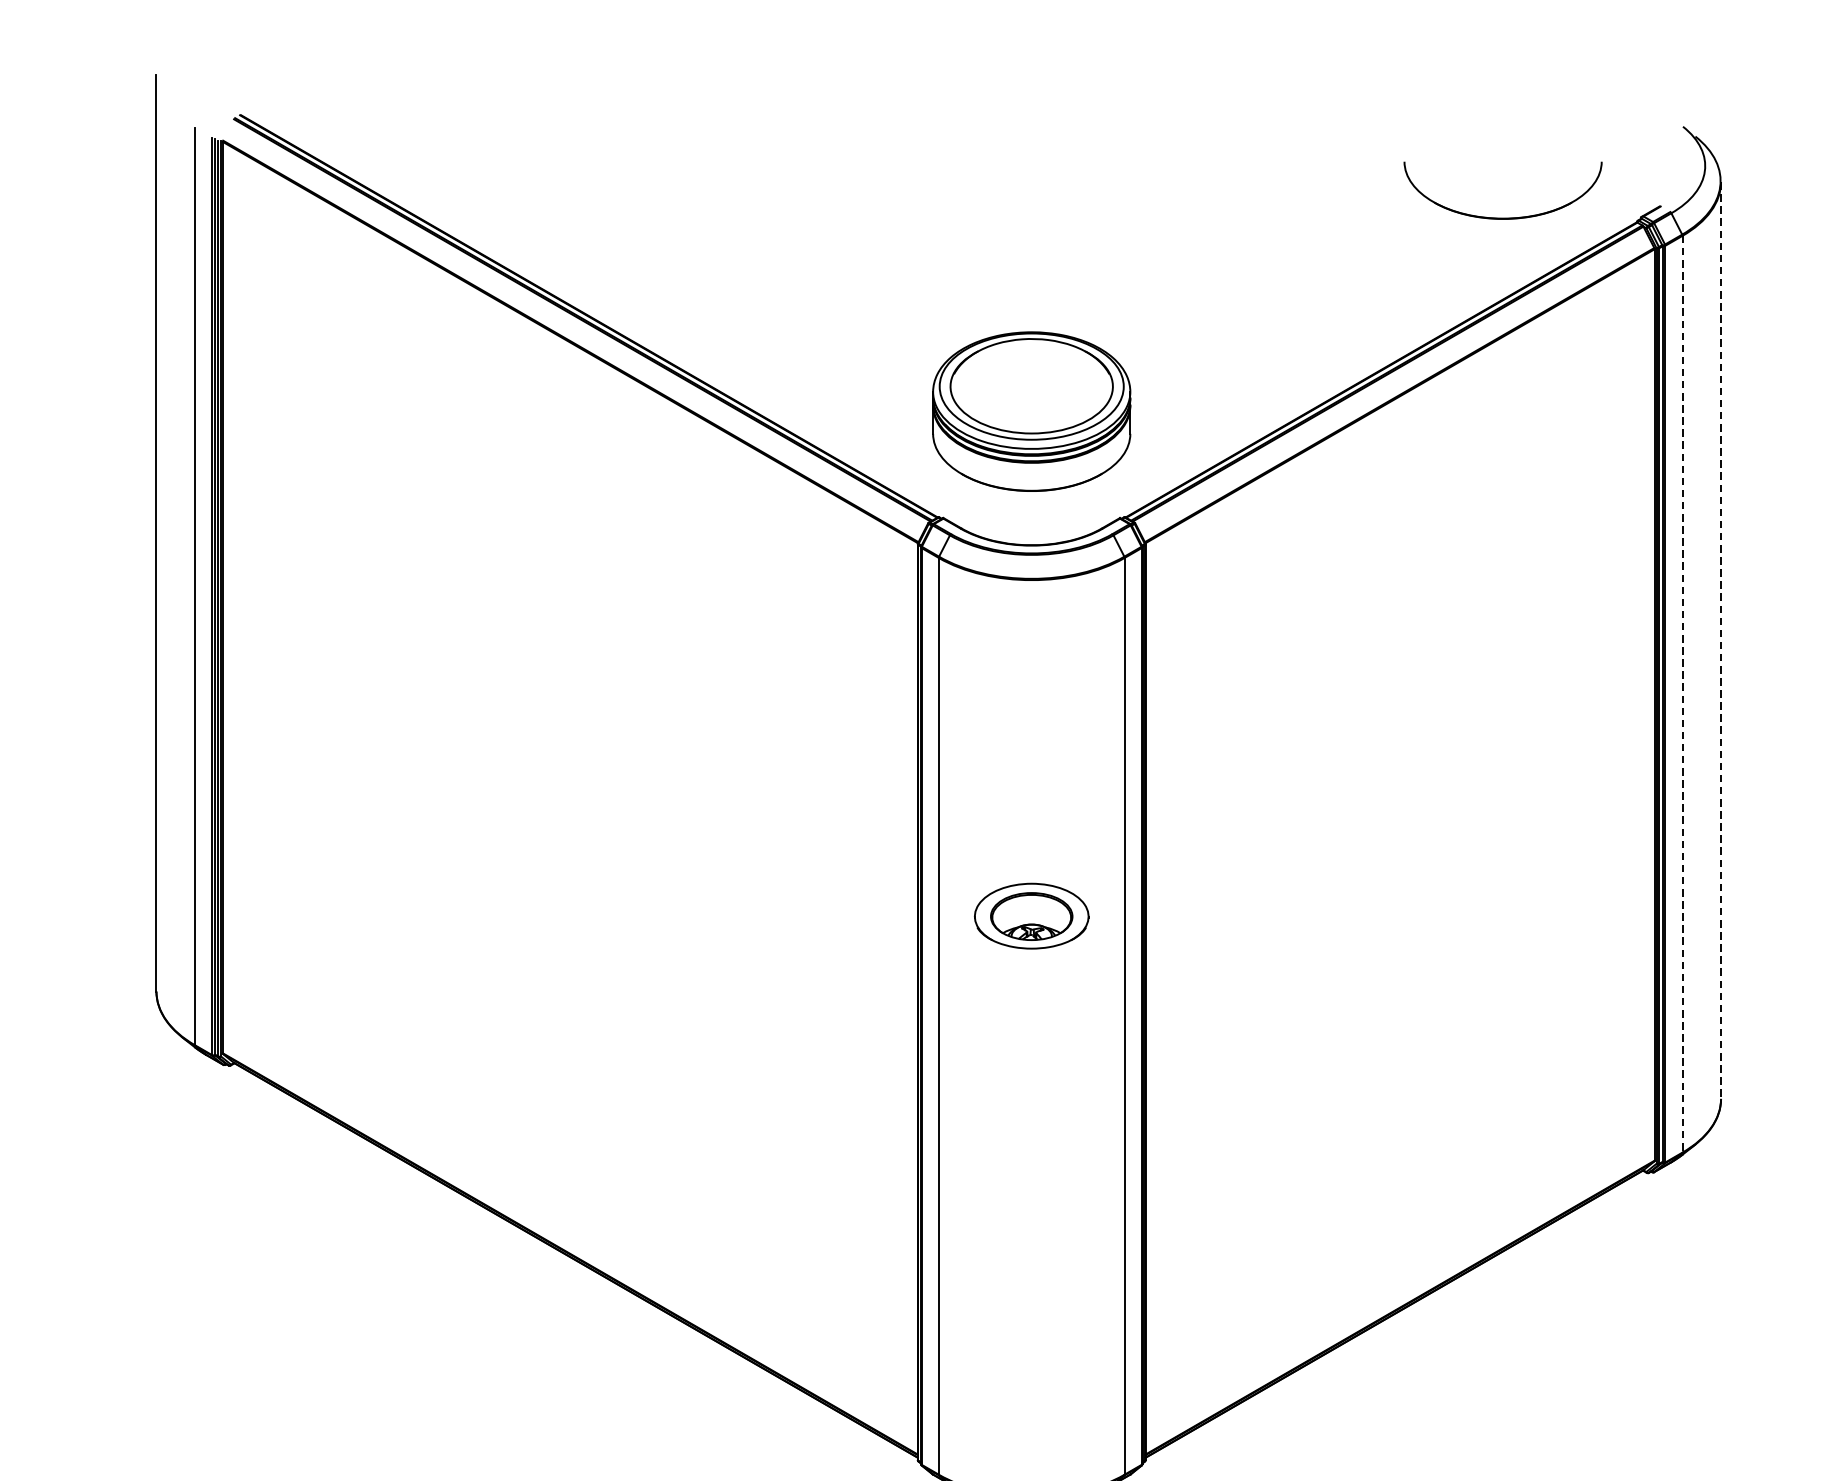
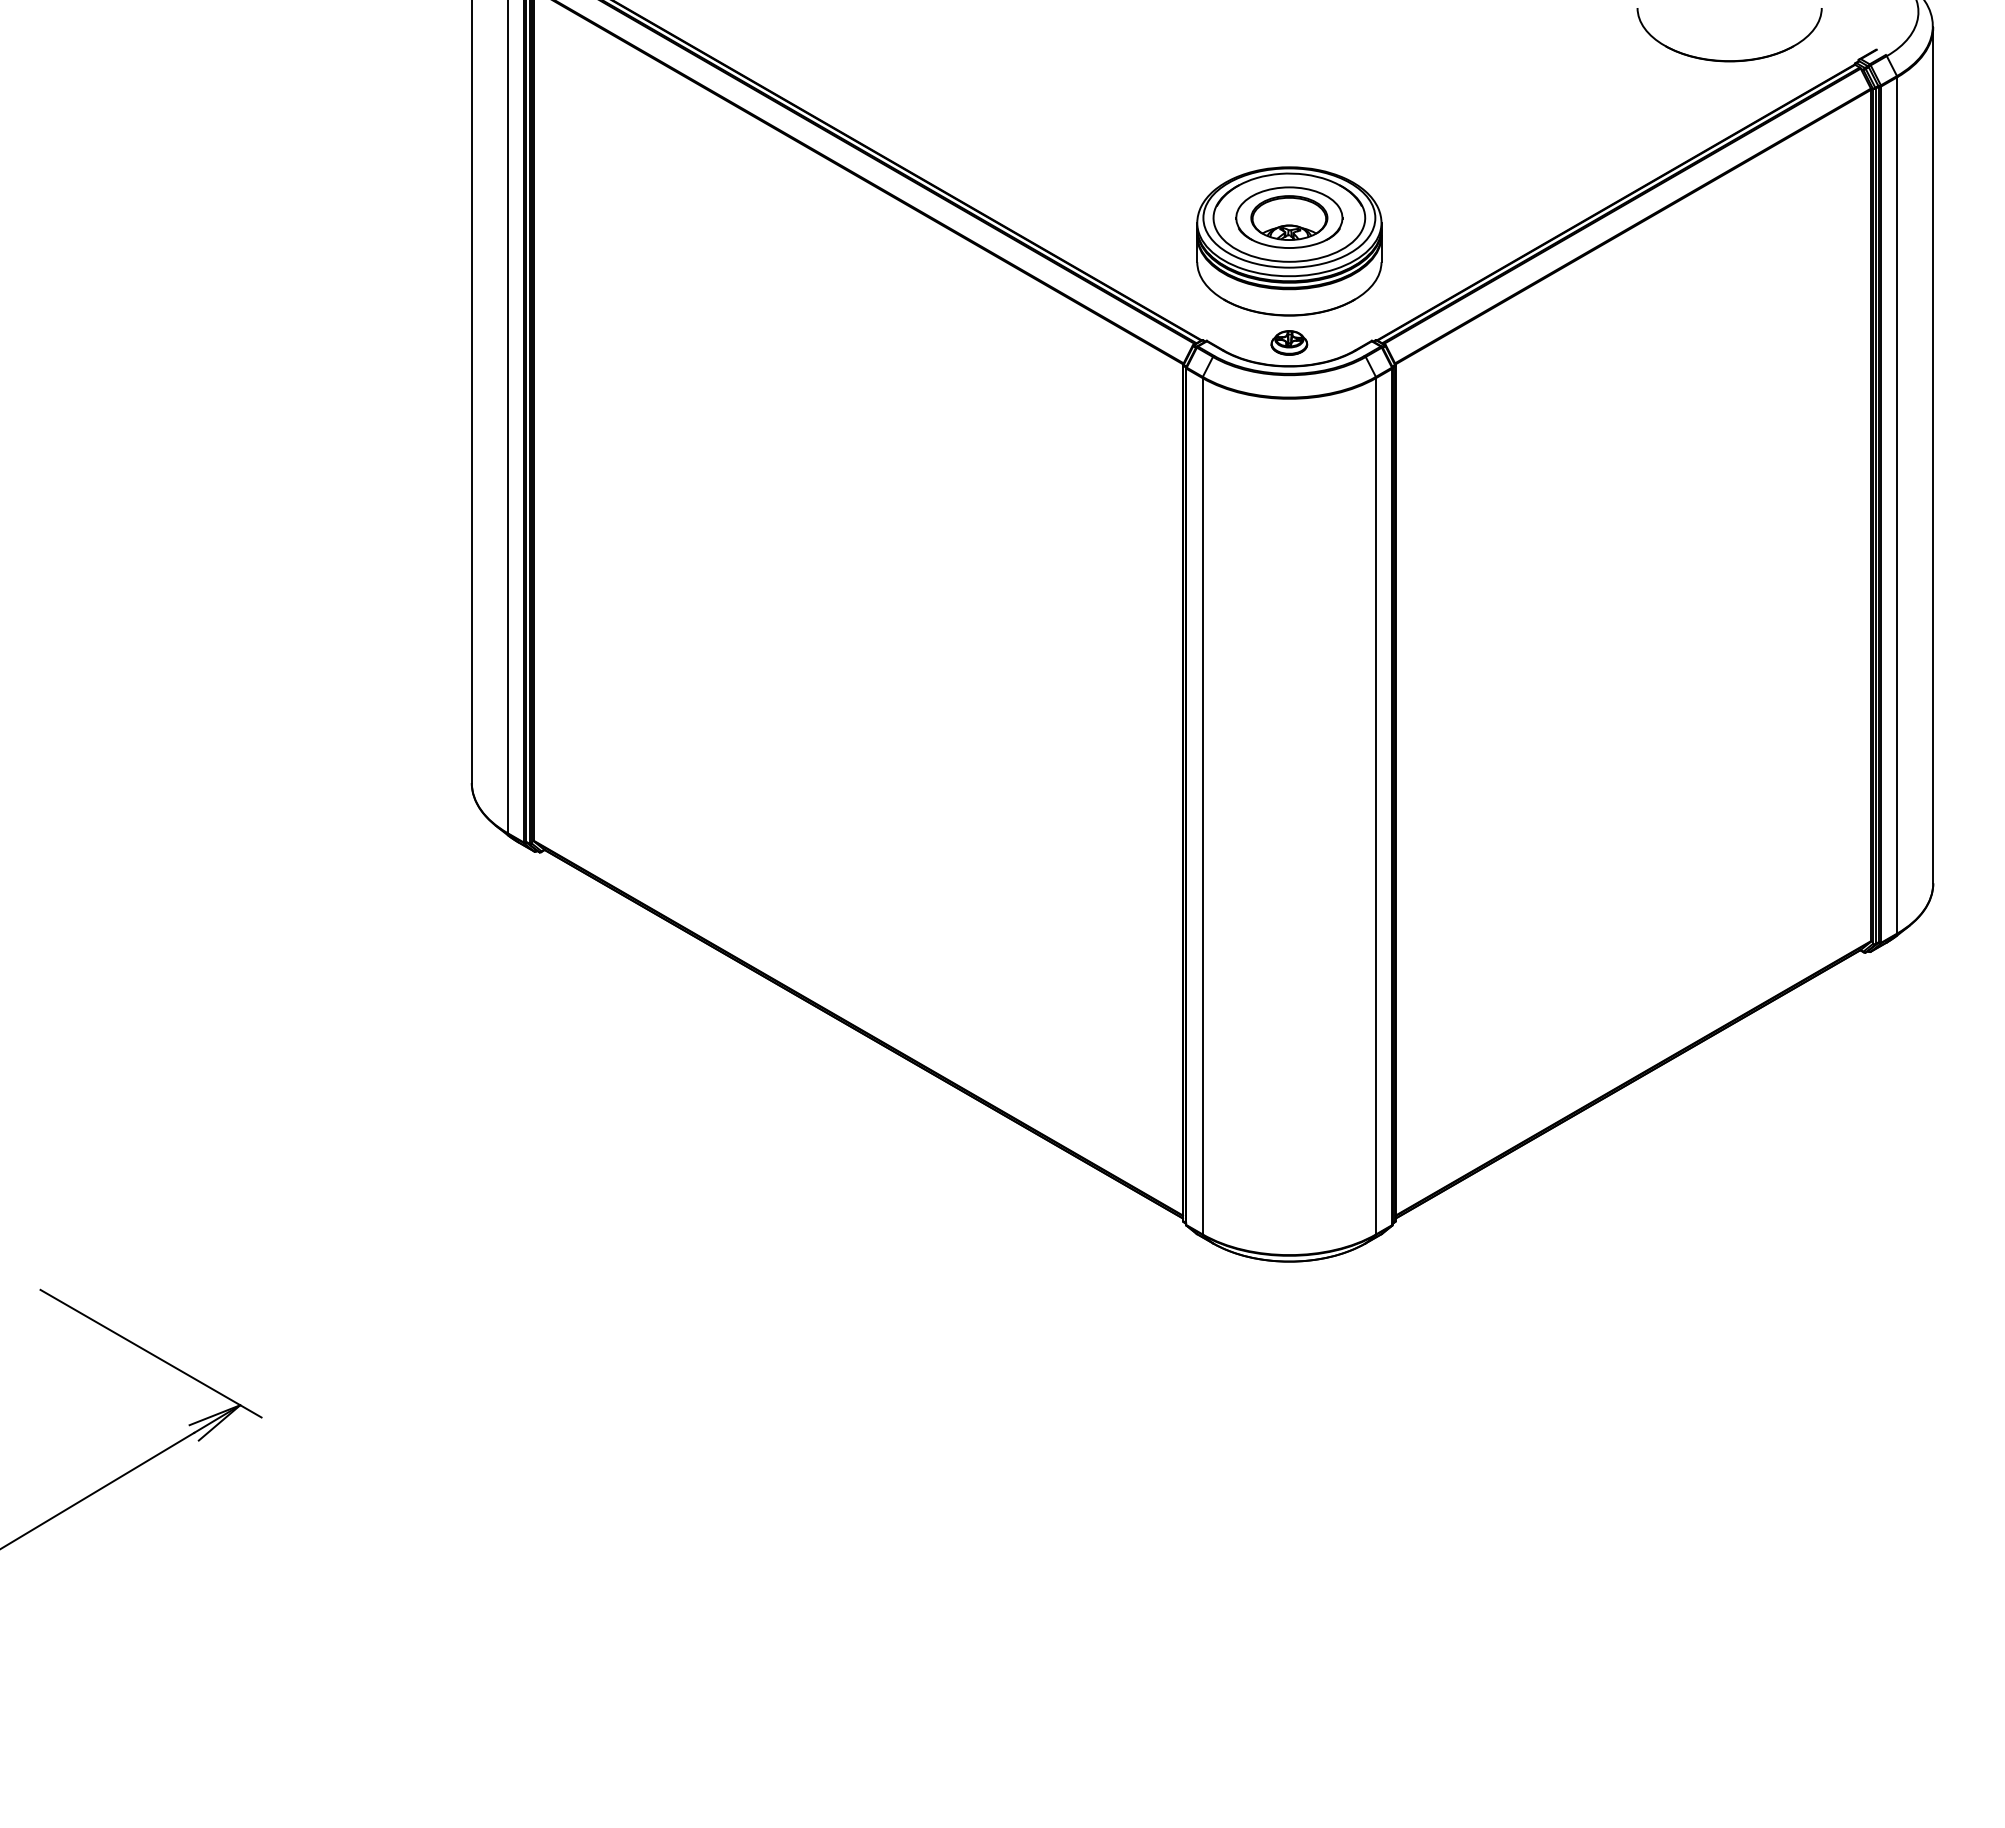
part: (1031, 519) -> (1289, 342), added
line: (1721, 640) -> (1933, 455), dashed -> solid
line: (1682, 694) -> (1897, 505), dashed -> solid
part: (1031, 915) -> (1289, 217), moved

